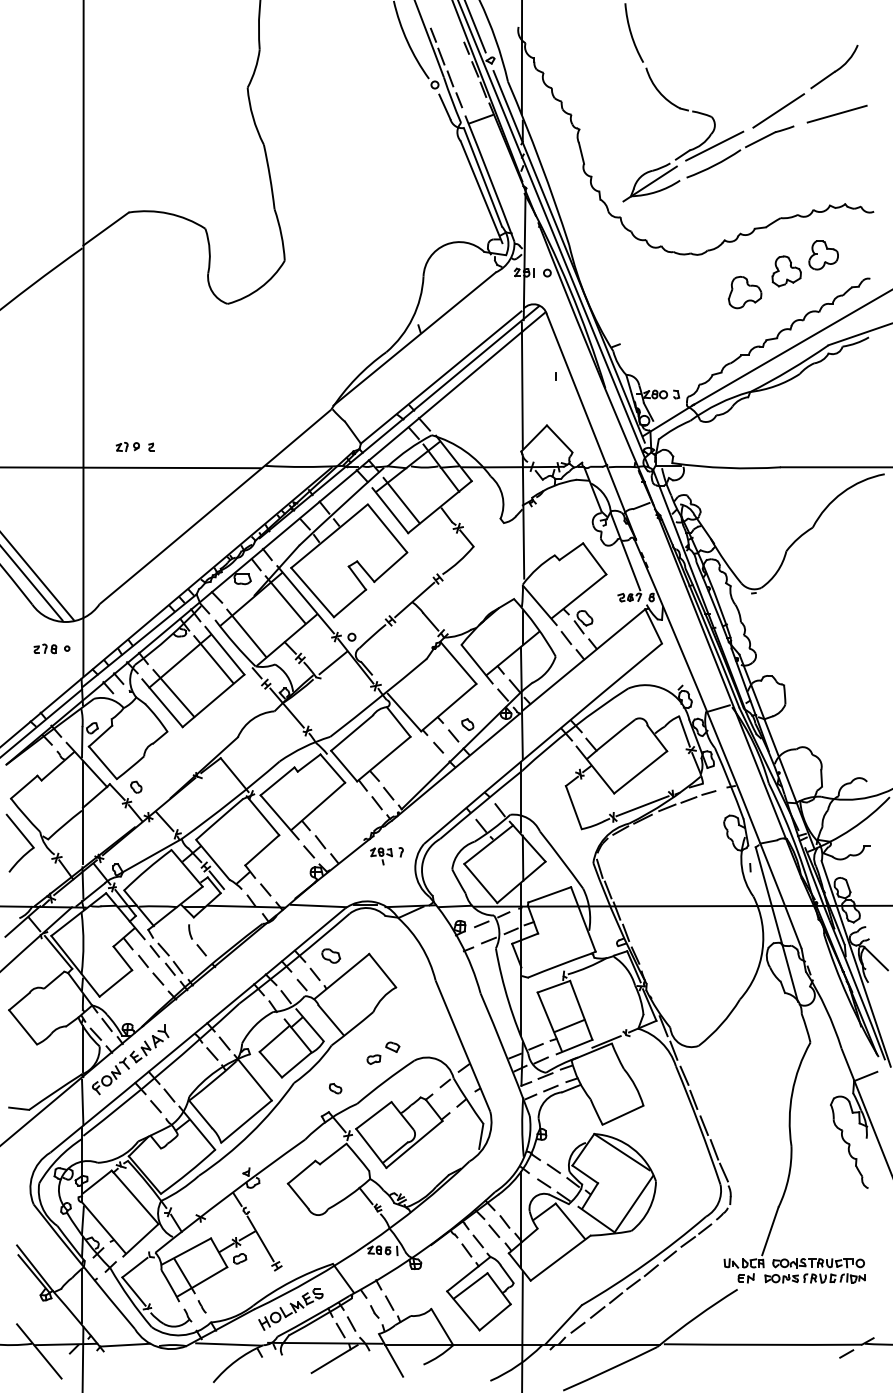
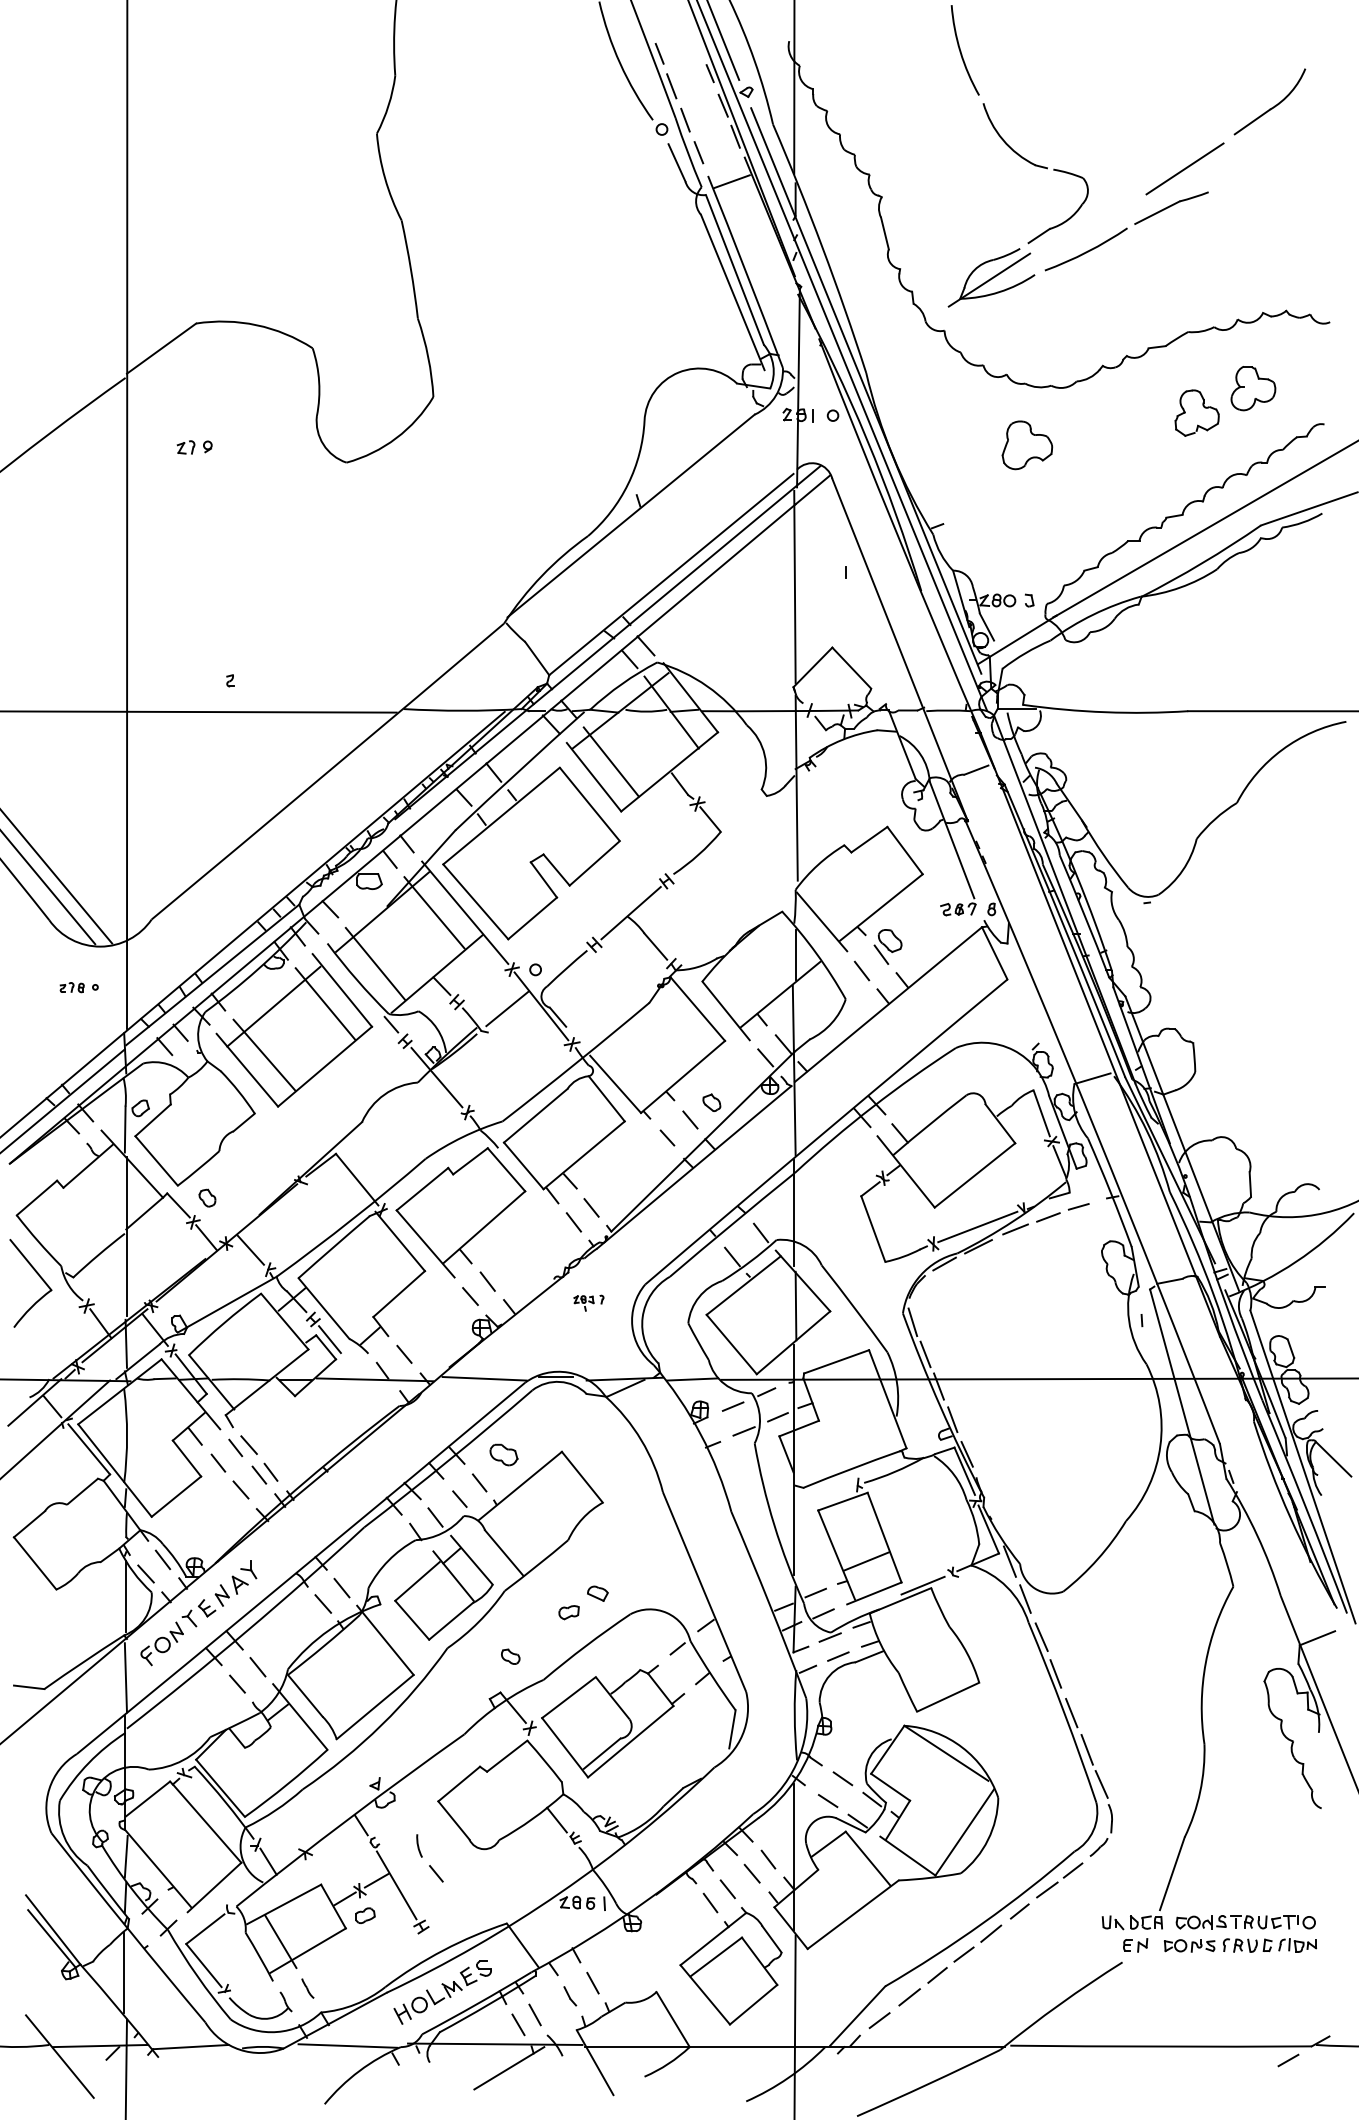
line: (836, 113) -> (1272, 172), removed
line: (714, 145) -> (1087, 221), removed
part: (744, 292) -> (1026, 445), moved
part: (127, 446) -> (194, 446), moved
part: (51, 648) -> (78, 986), size x0.7
part: (386, 856) -> (588, 1303), size x0.6
part: (197, 940) -> (429, 1858), moved

